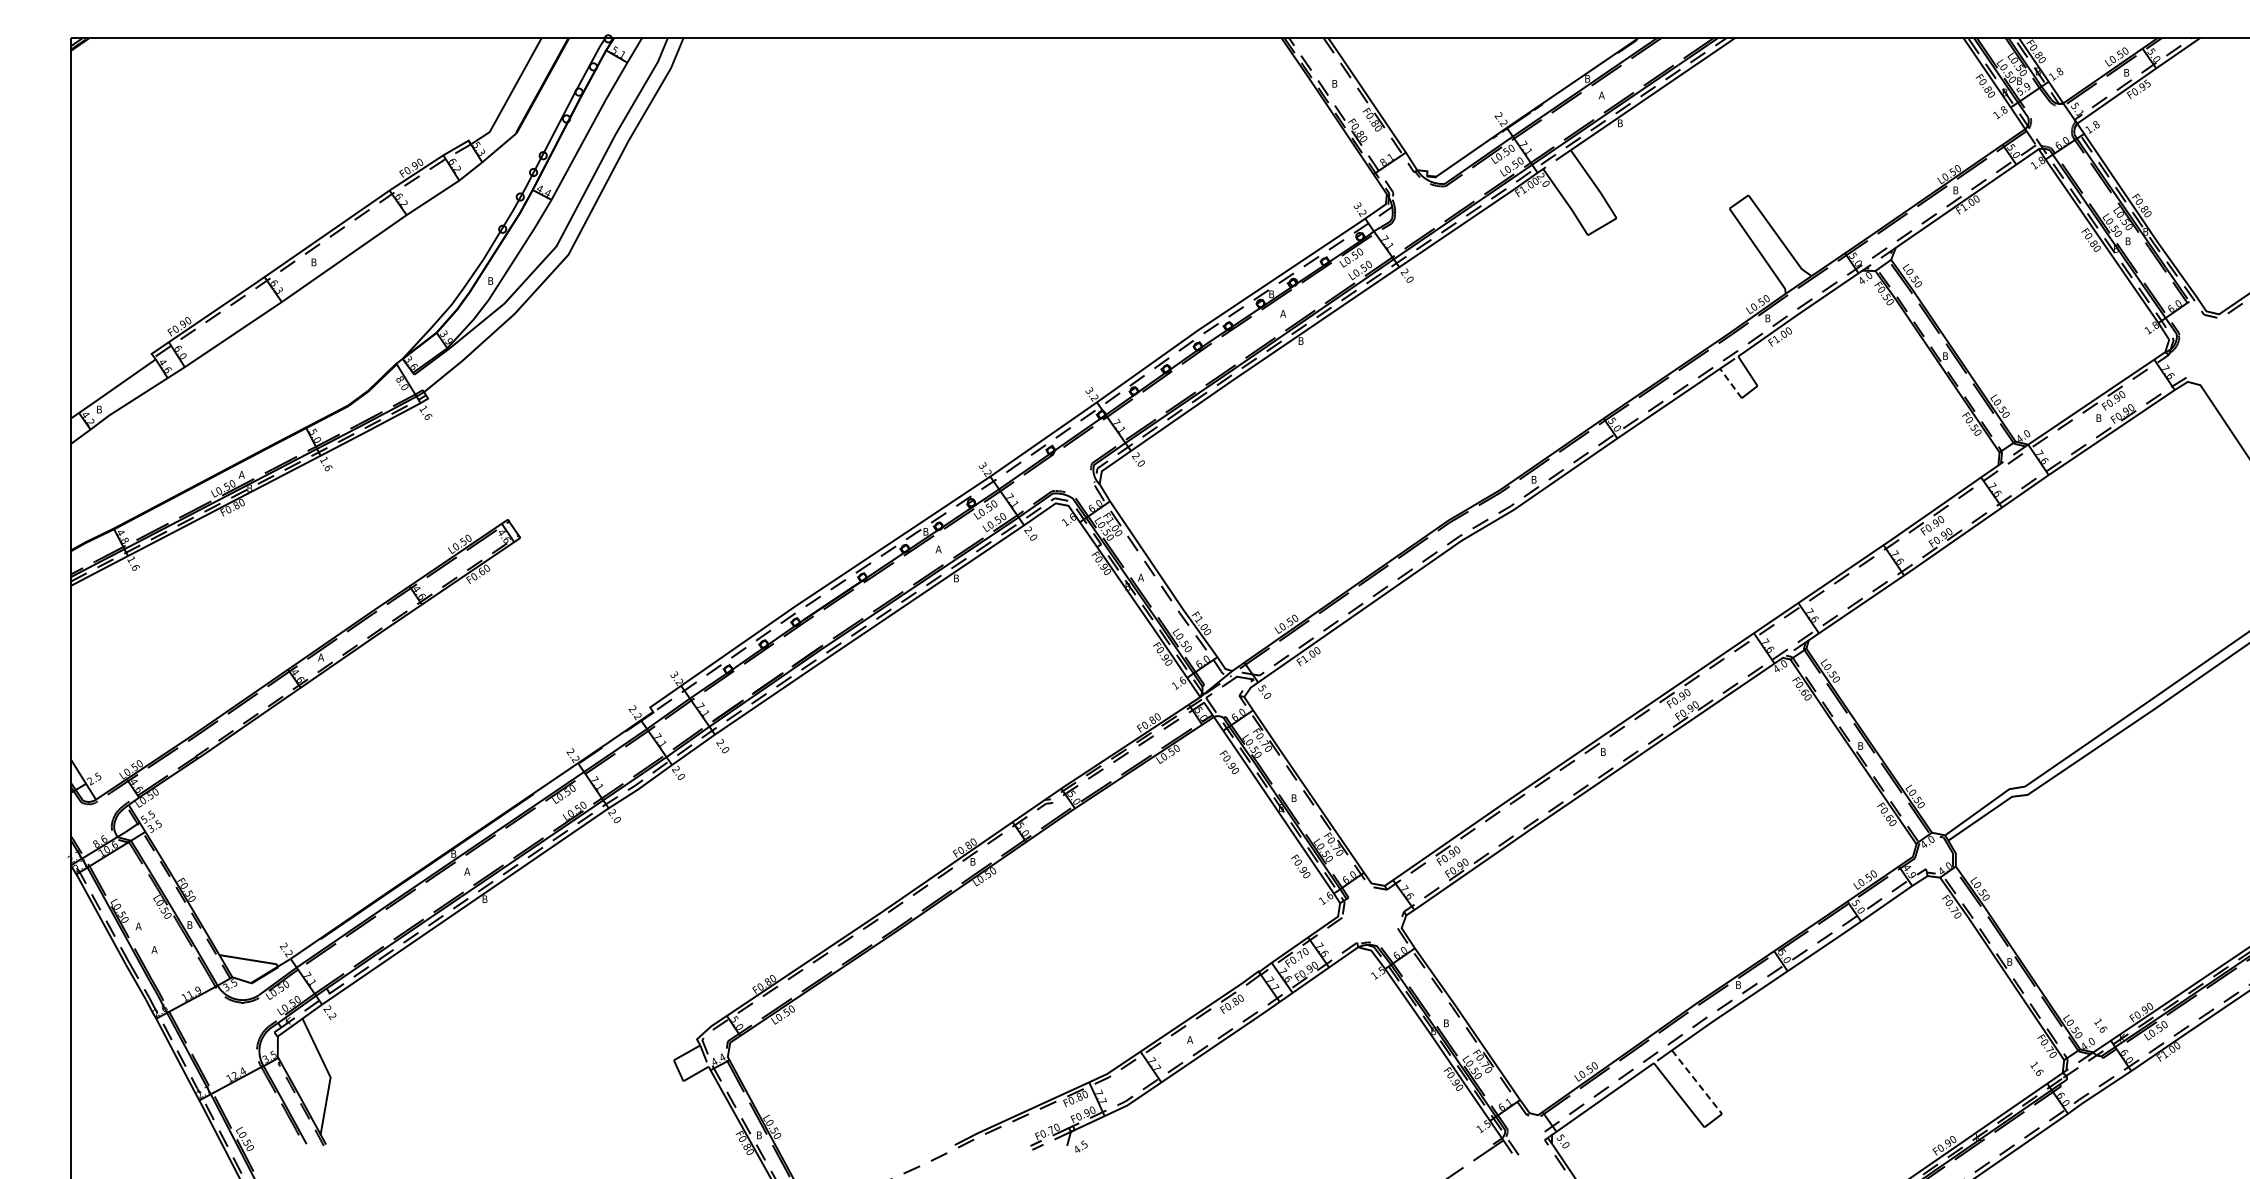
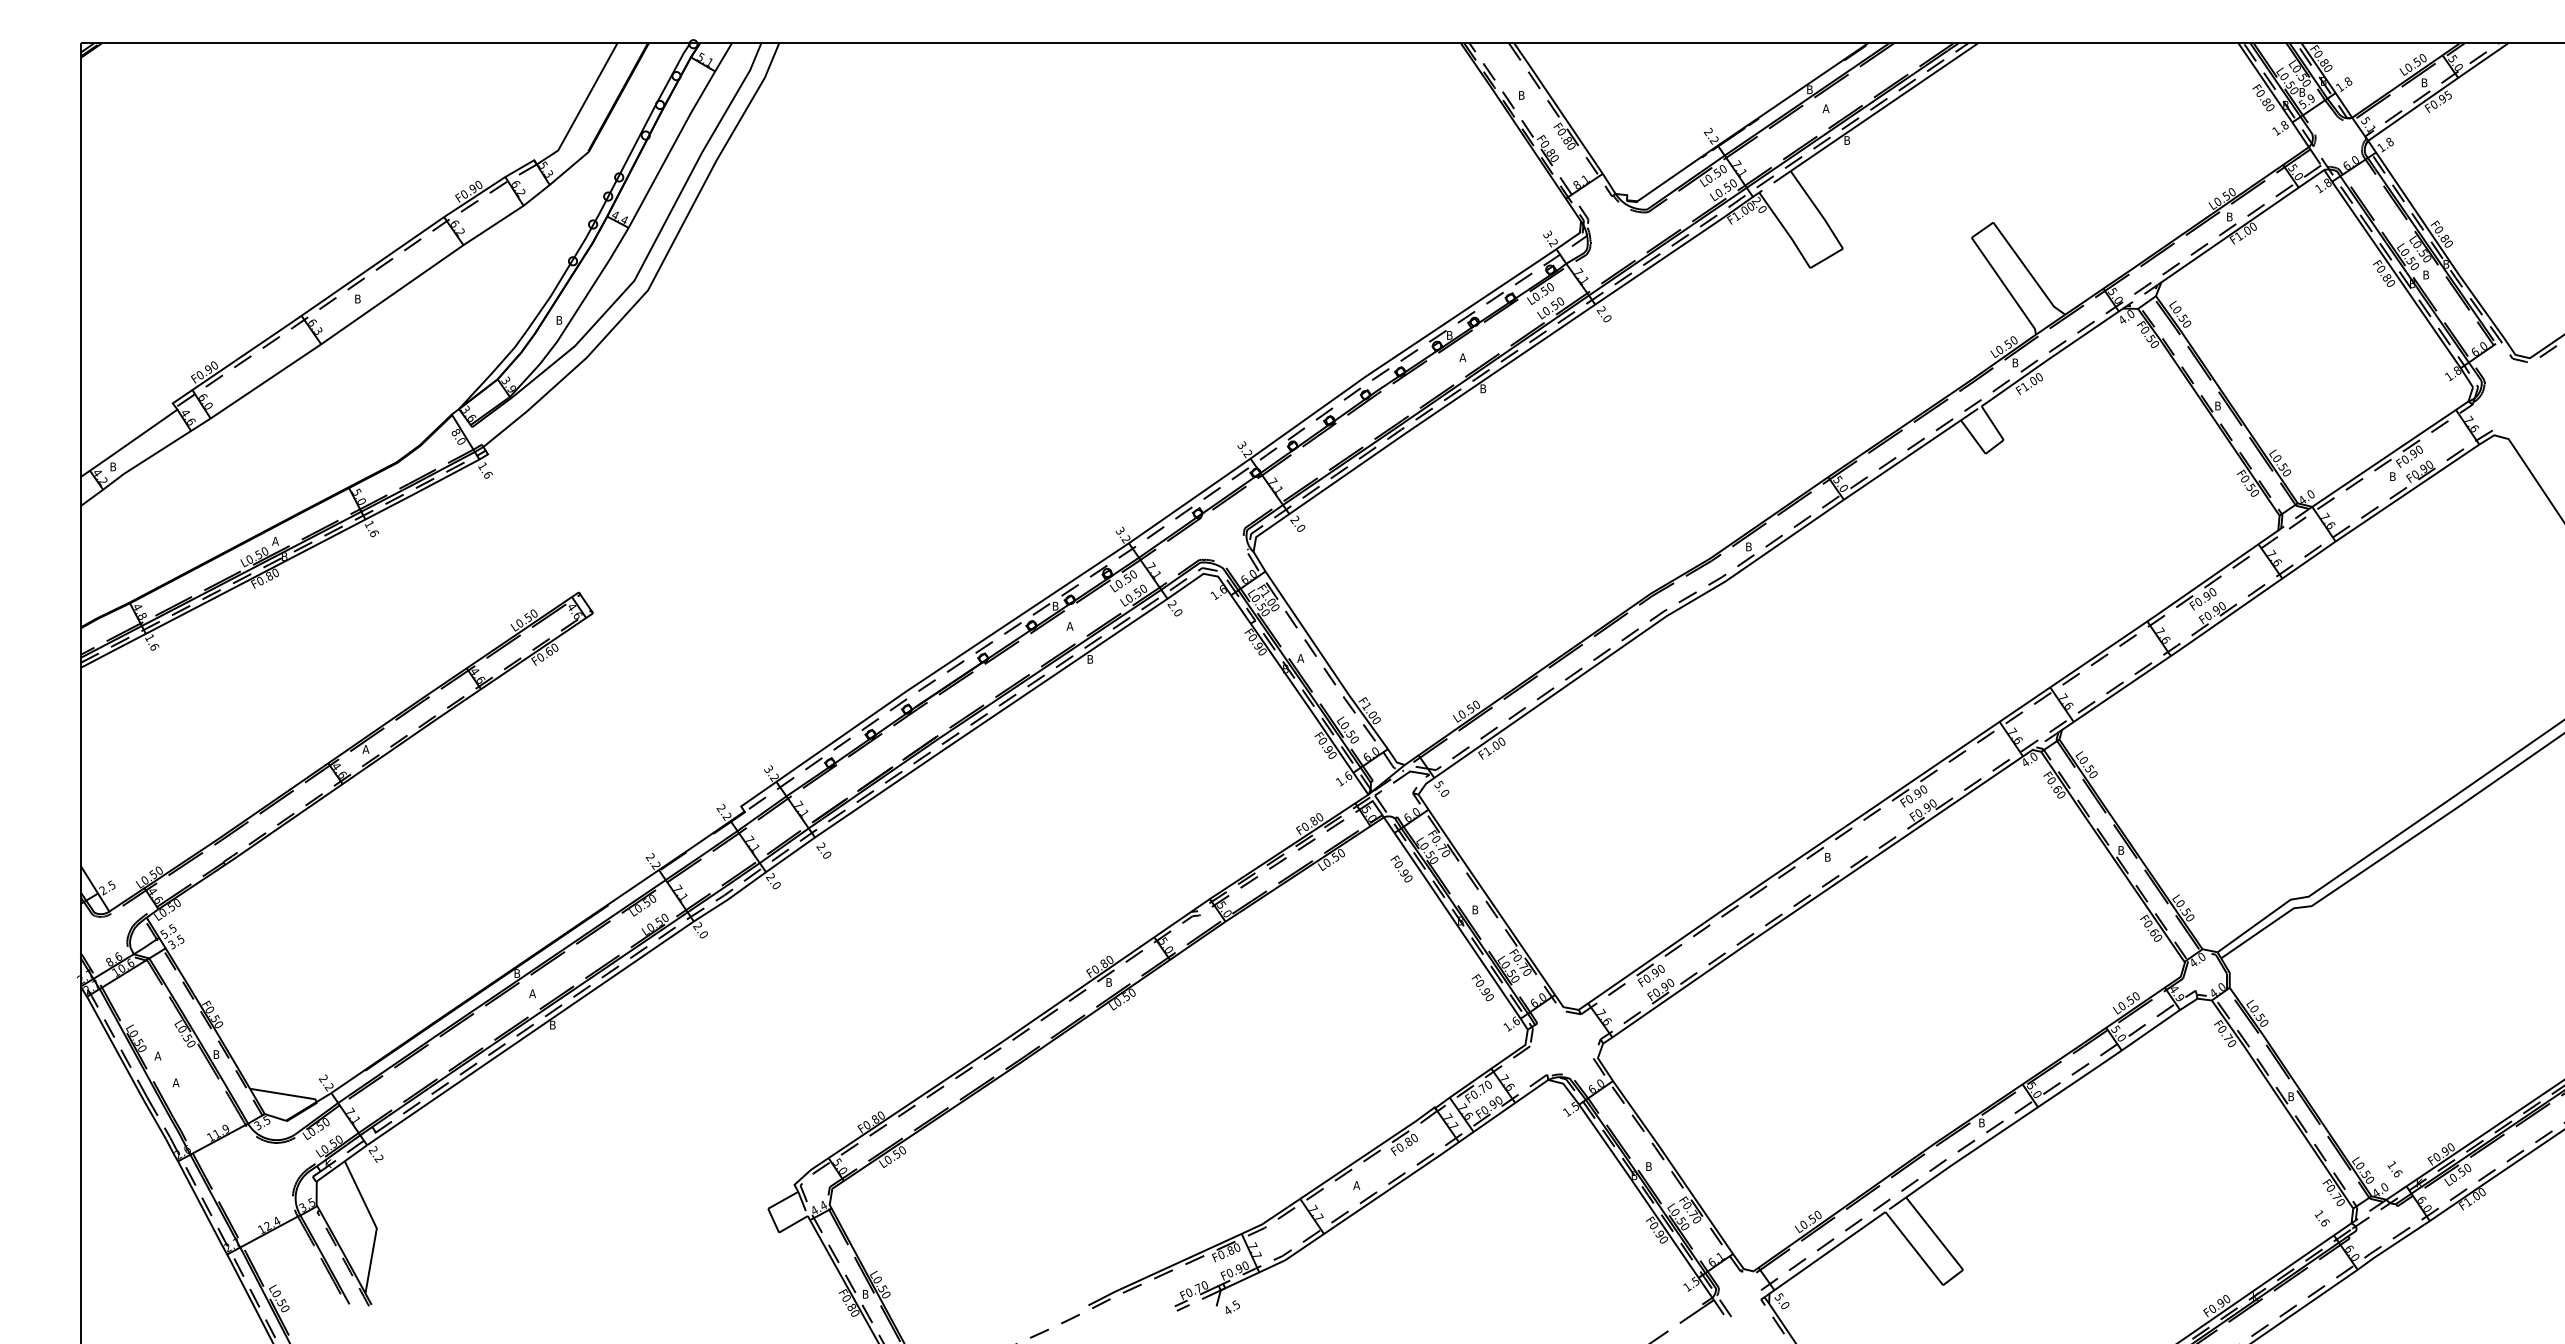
line: (1730, 383) -> (1972, 437), dashed -> solid
line: (1697, 1082) -> (1935, 1234), dashed -> solid

